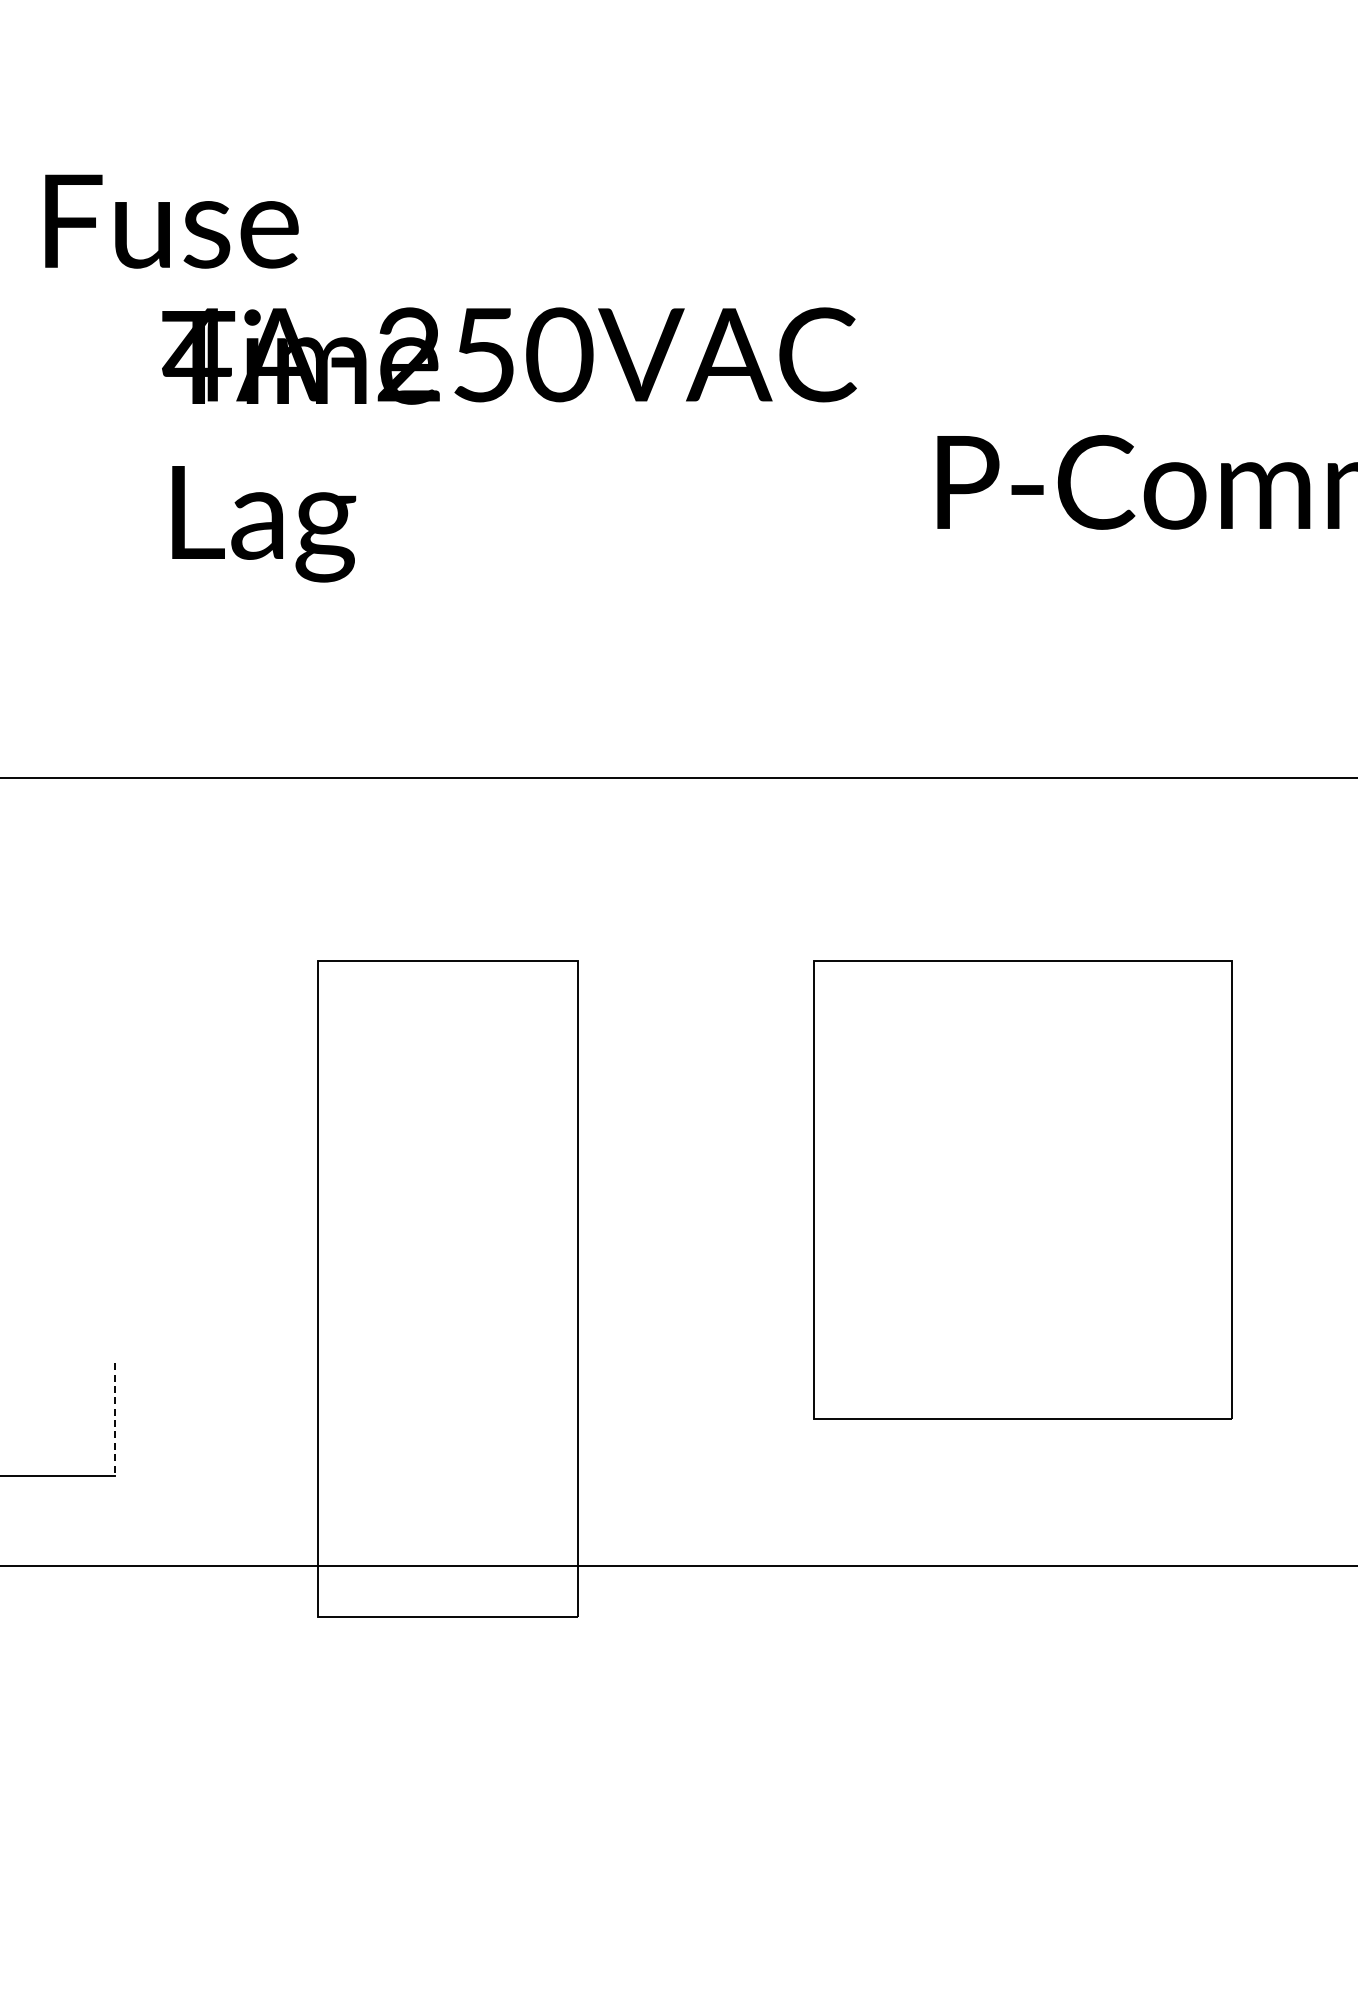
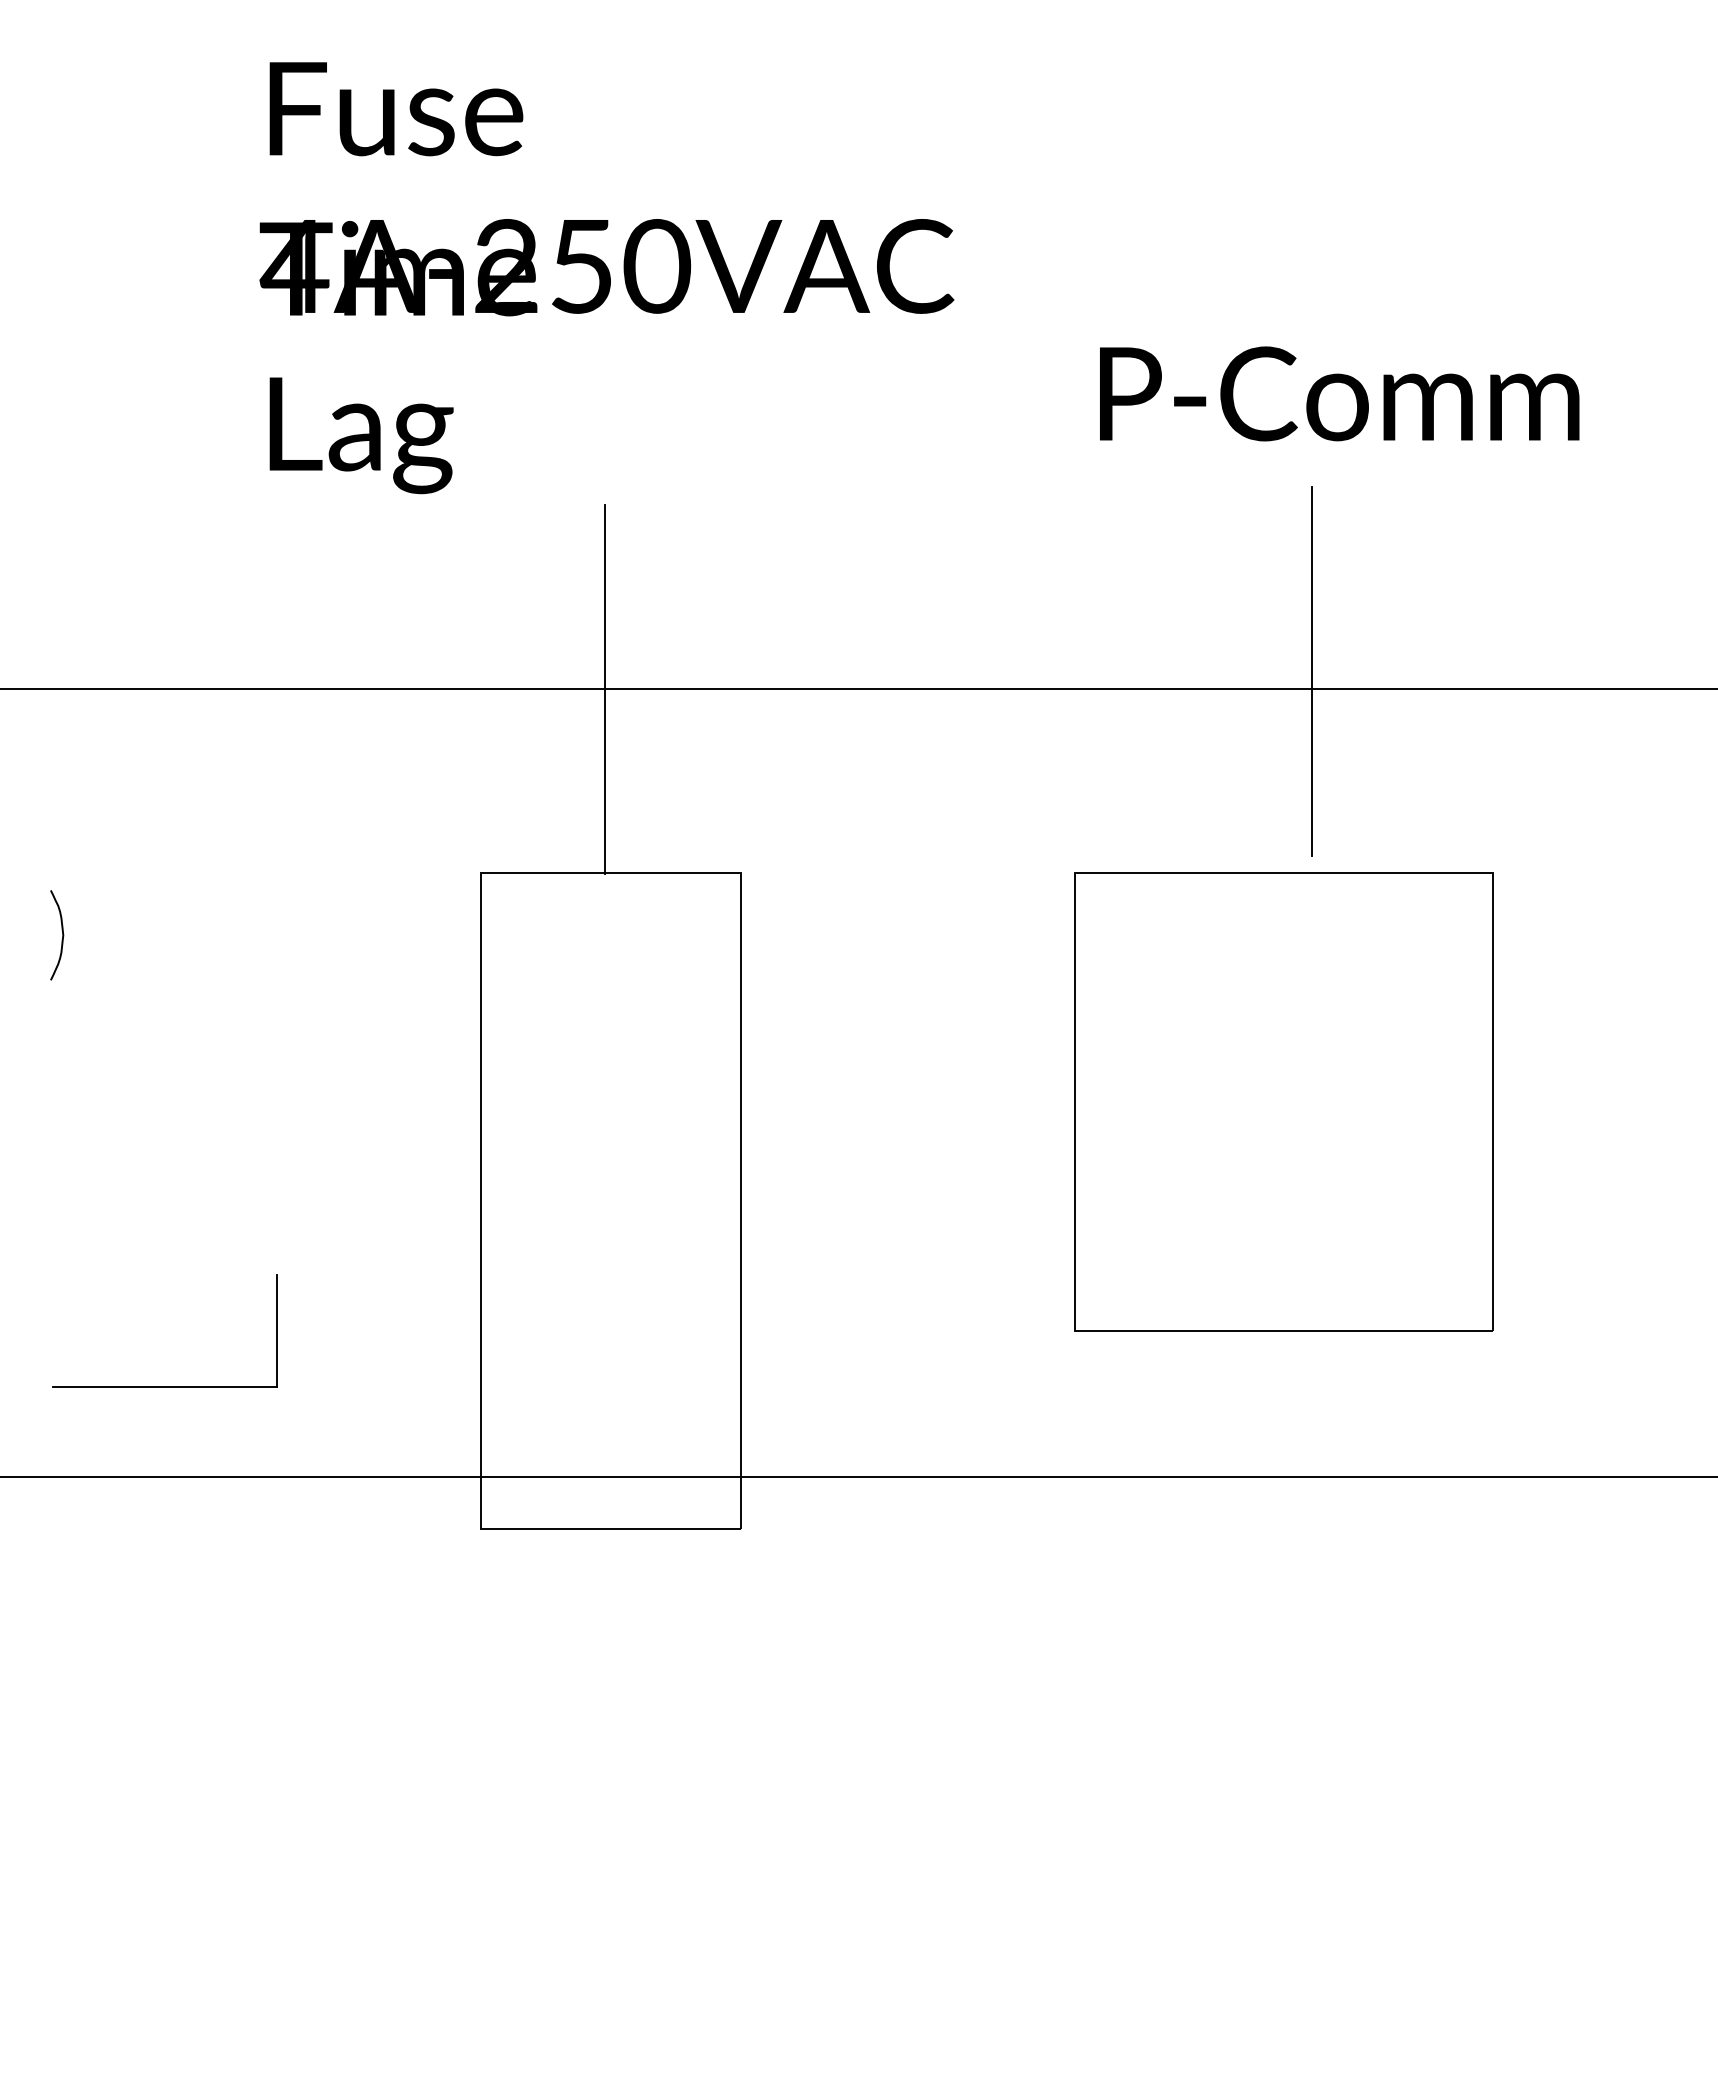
text: (171, 221) -> (396, 109), moved
text: (508, 444) -> (606, 356), moved
line: (1149, 759) -> (1312, 671), added
line: (442, 777) -> (605, 689), added
part: (1021, 1189) -> (1283, 1101), moved
line: (114, 1419) -> (277, 1331), dashed -> solid

